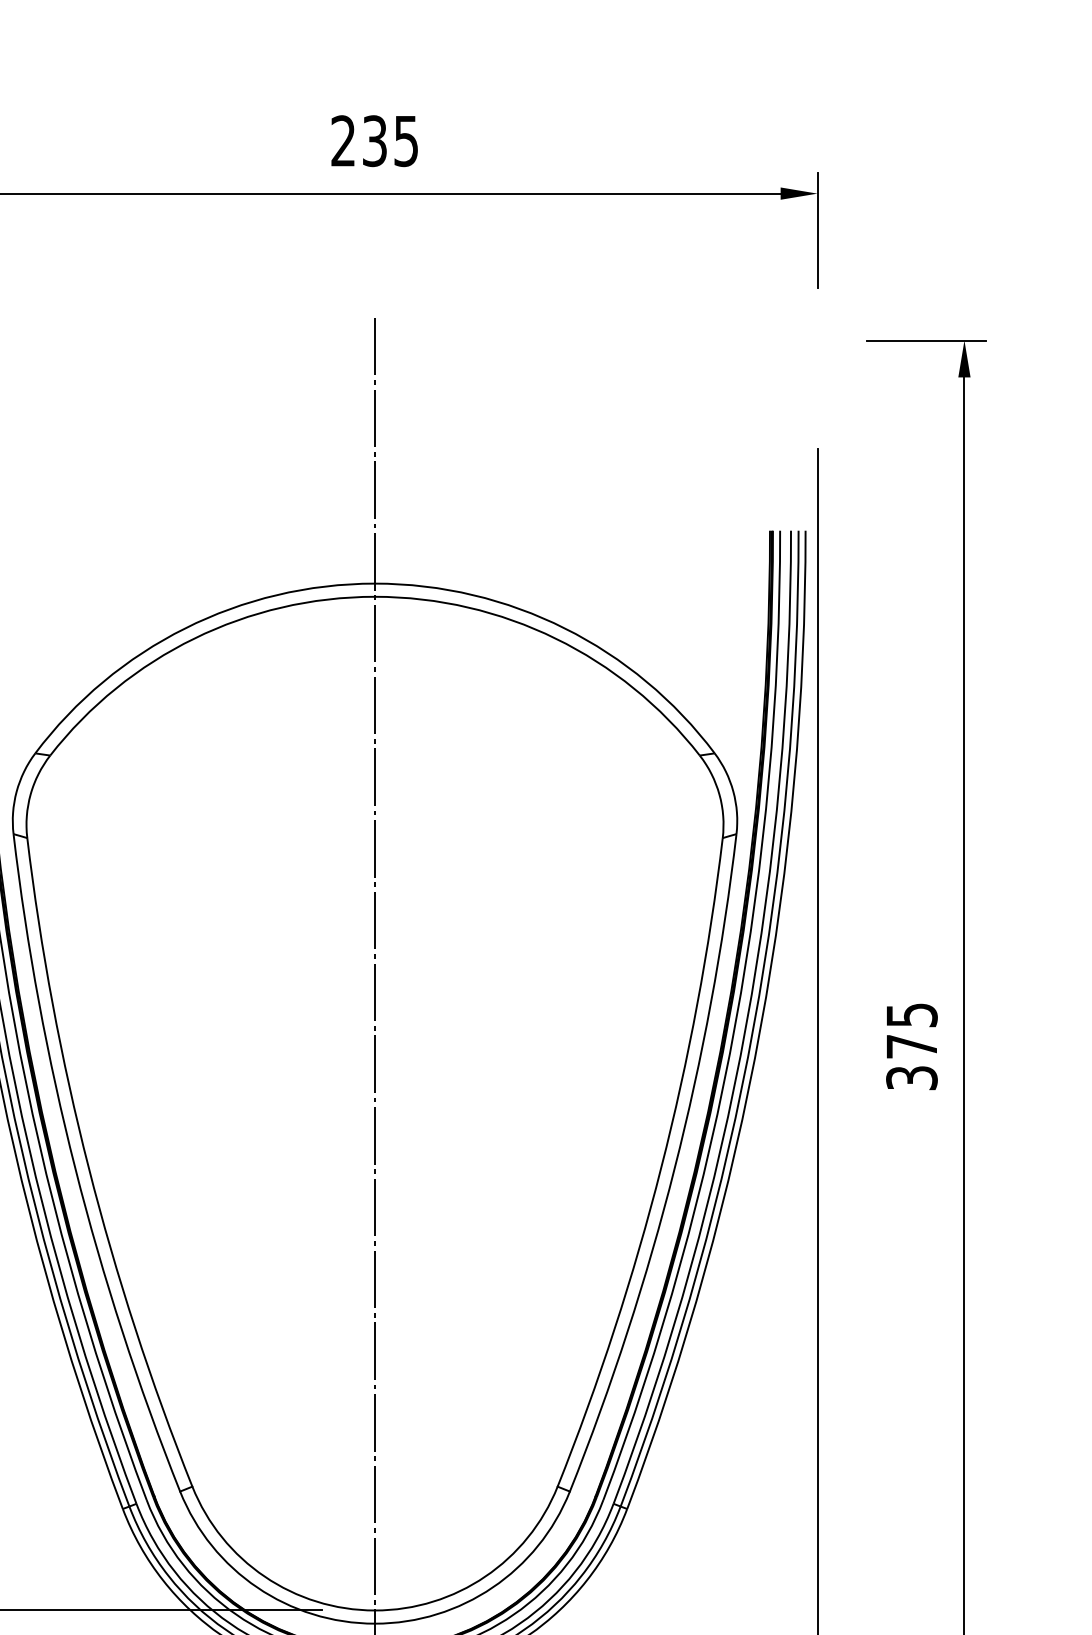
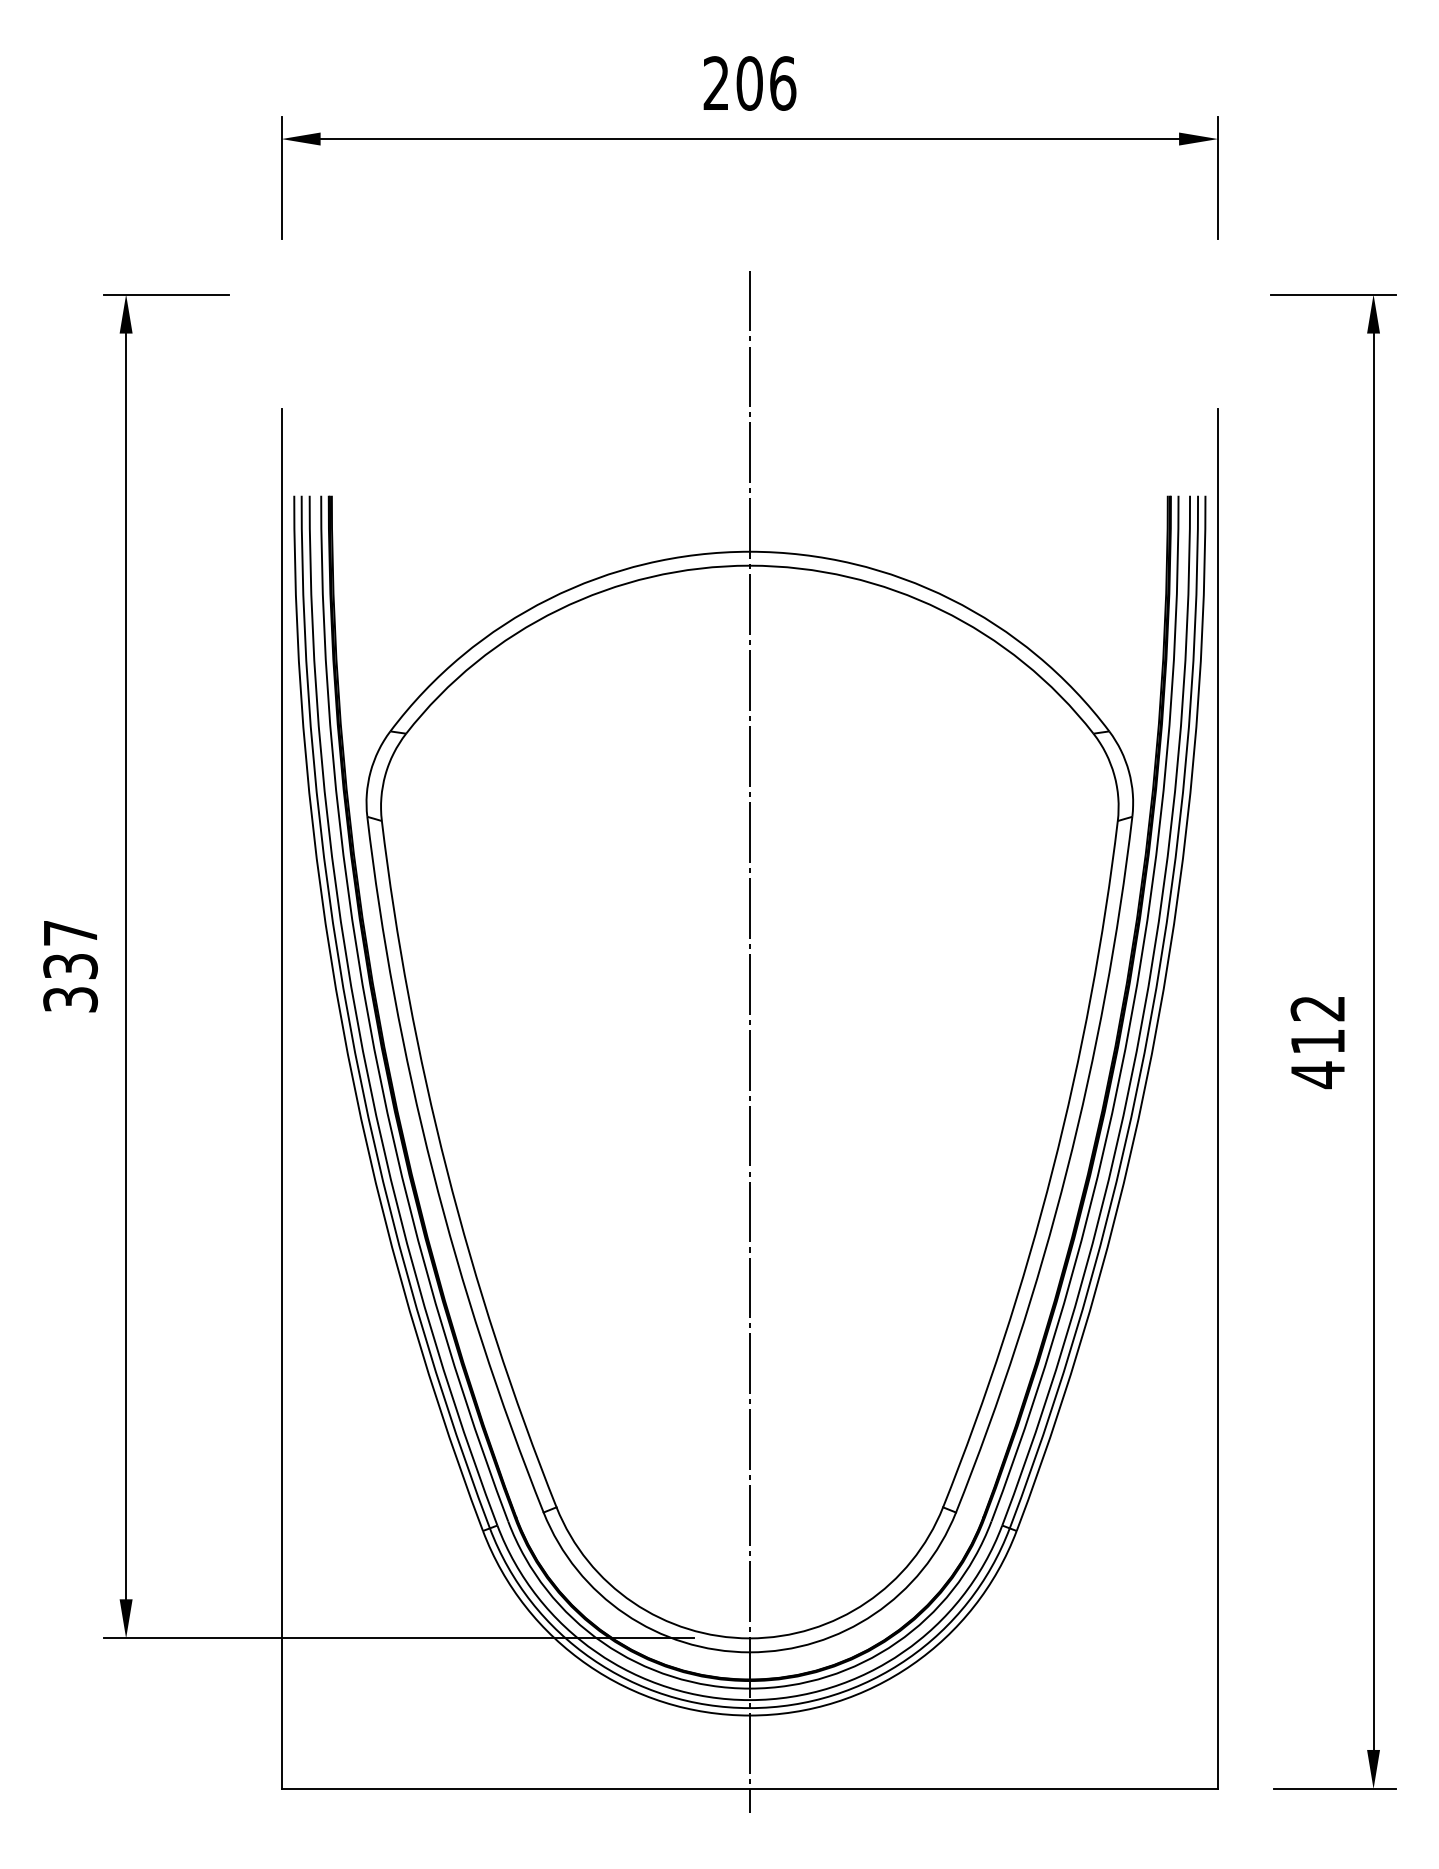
text: (390, 141) -> (766, 83), 235 -> 206
text: (911, 1047) -> (1317, 1042), 375 -> 412

